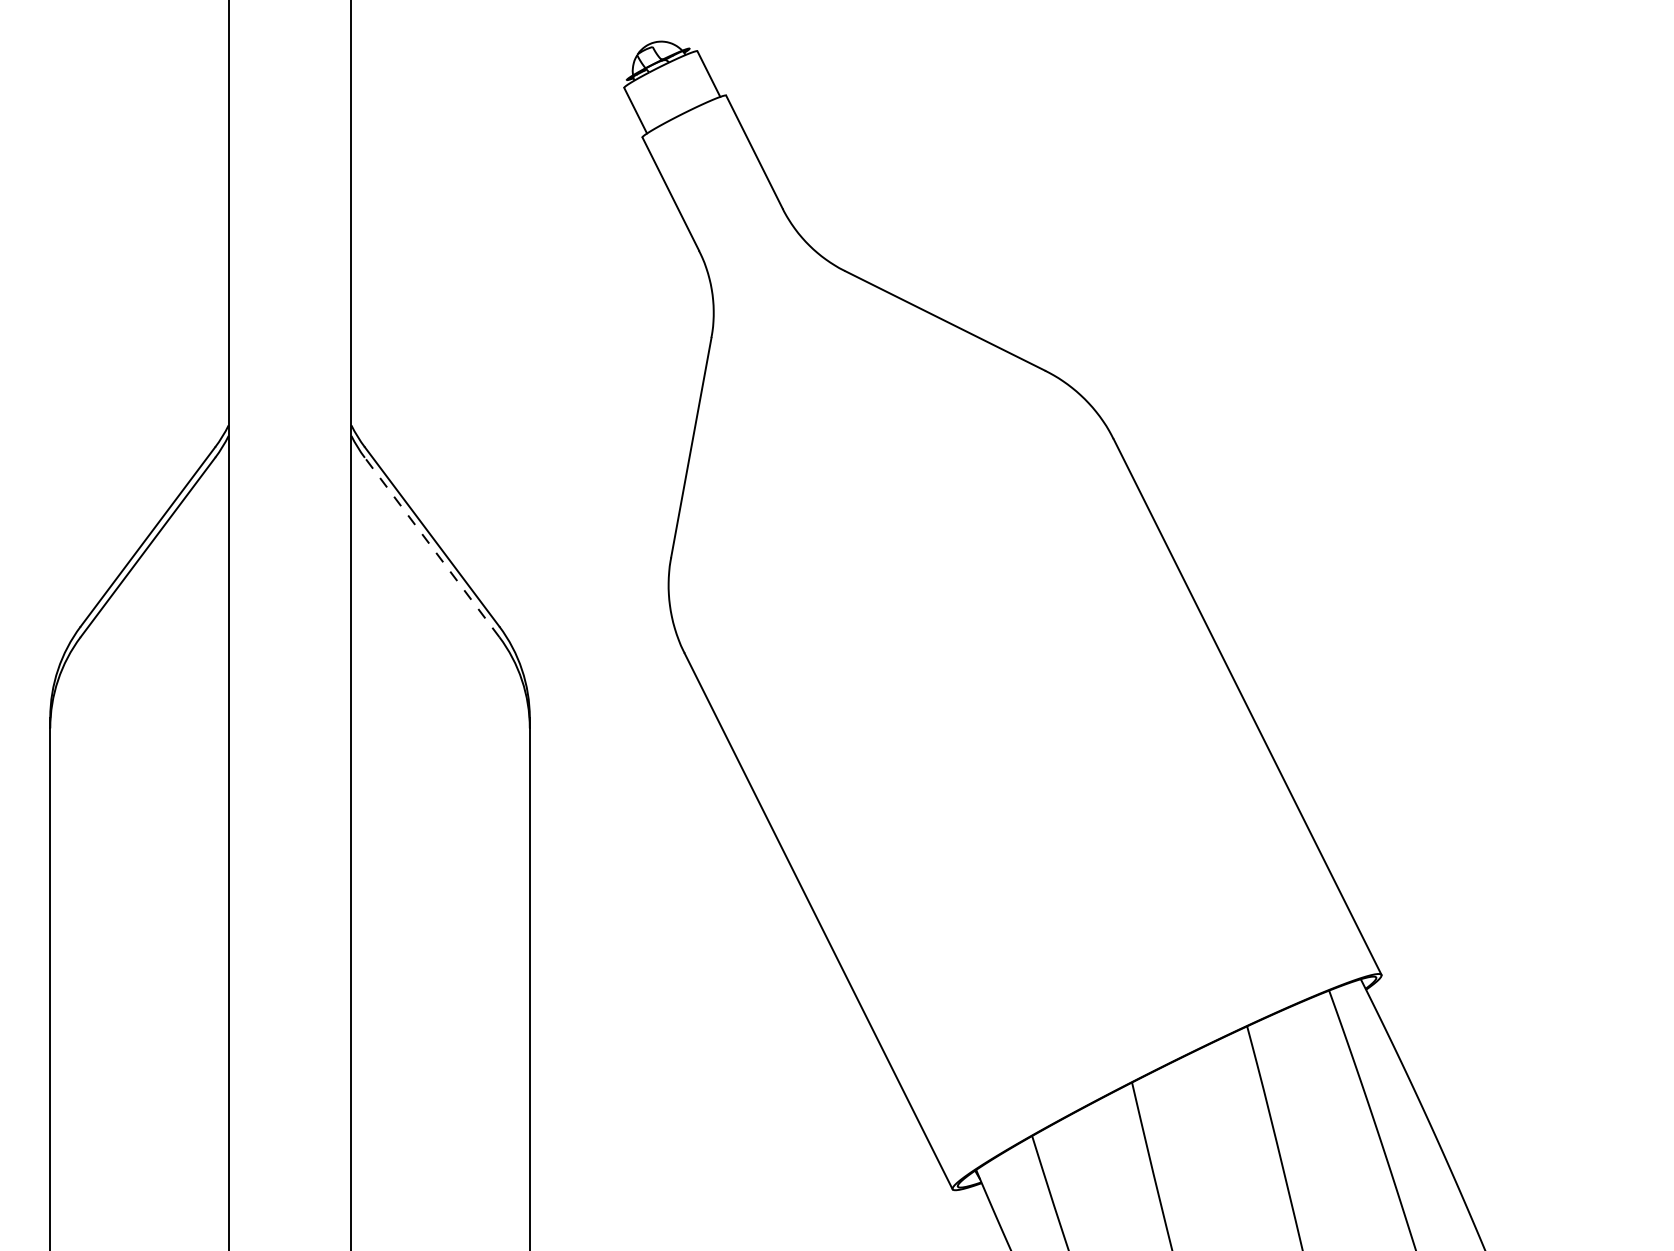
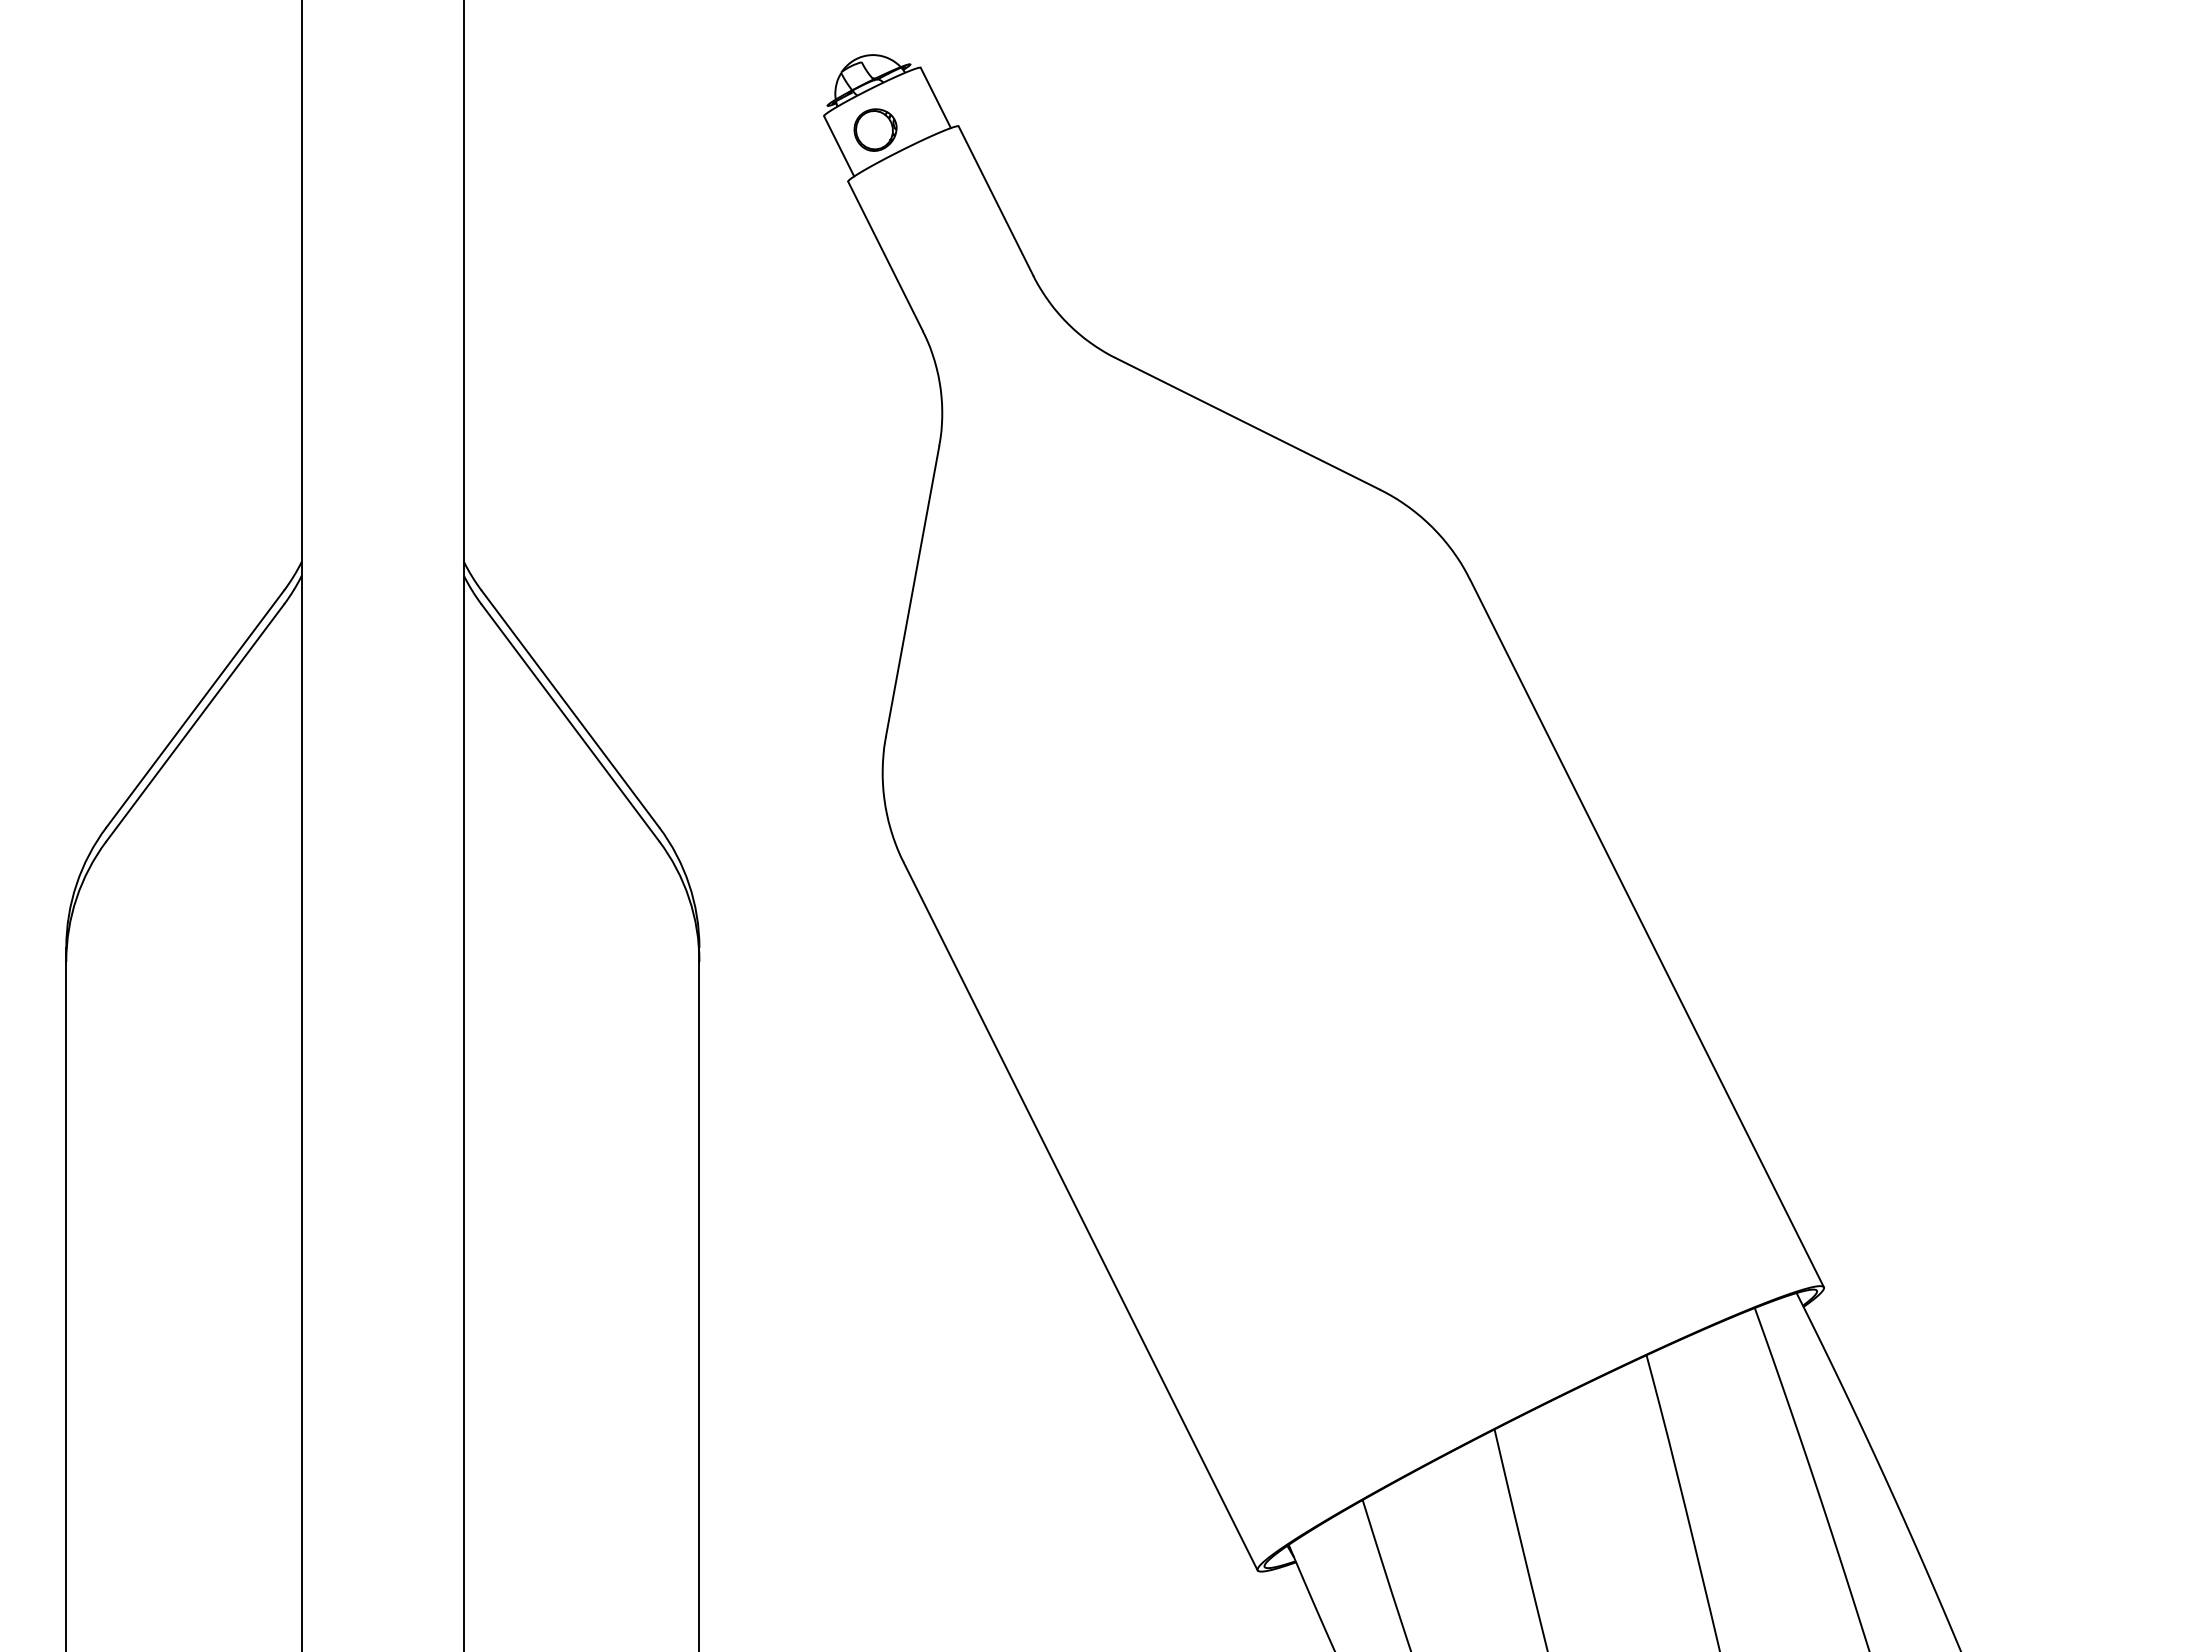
part: (663, 97) -> (875, 129), added
line: (432, 547) -> (570, 722), dashed -> solid

